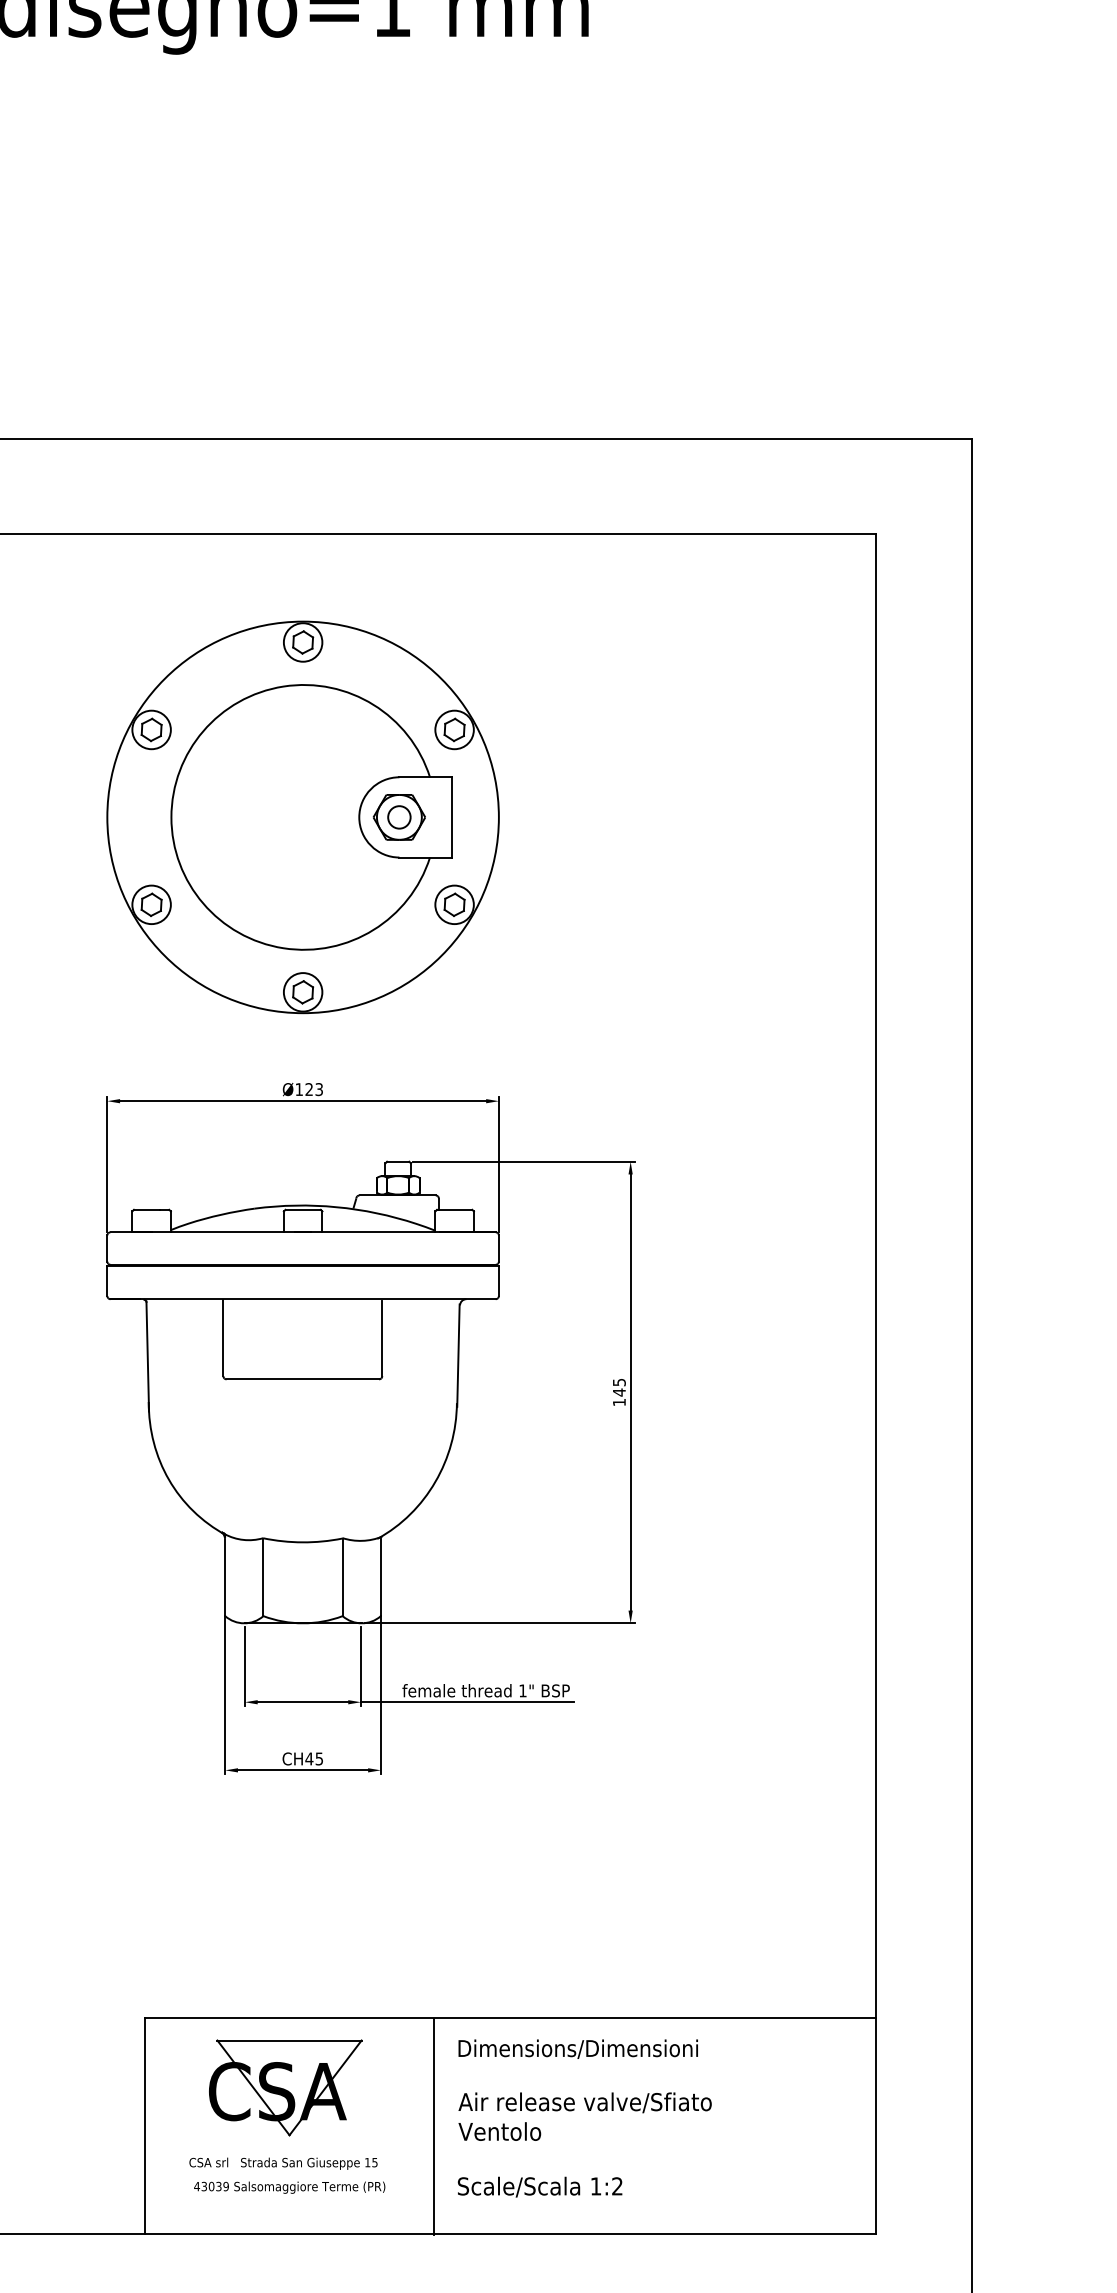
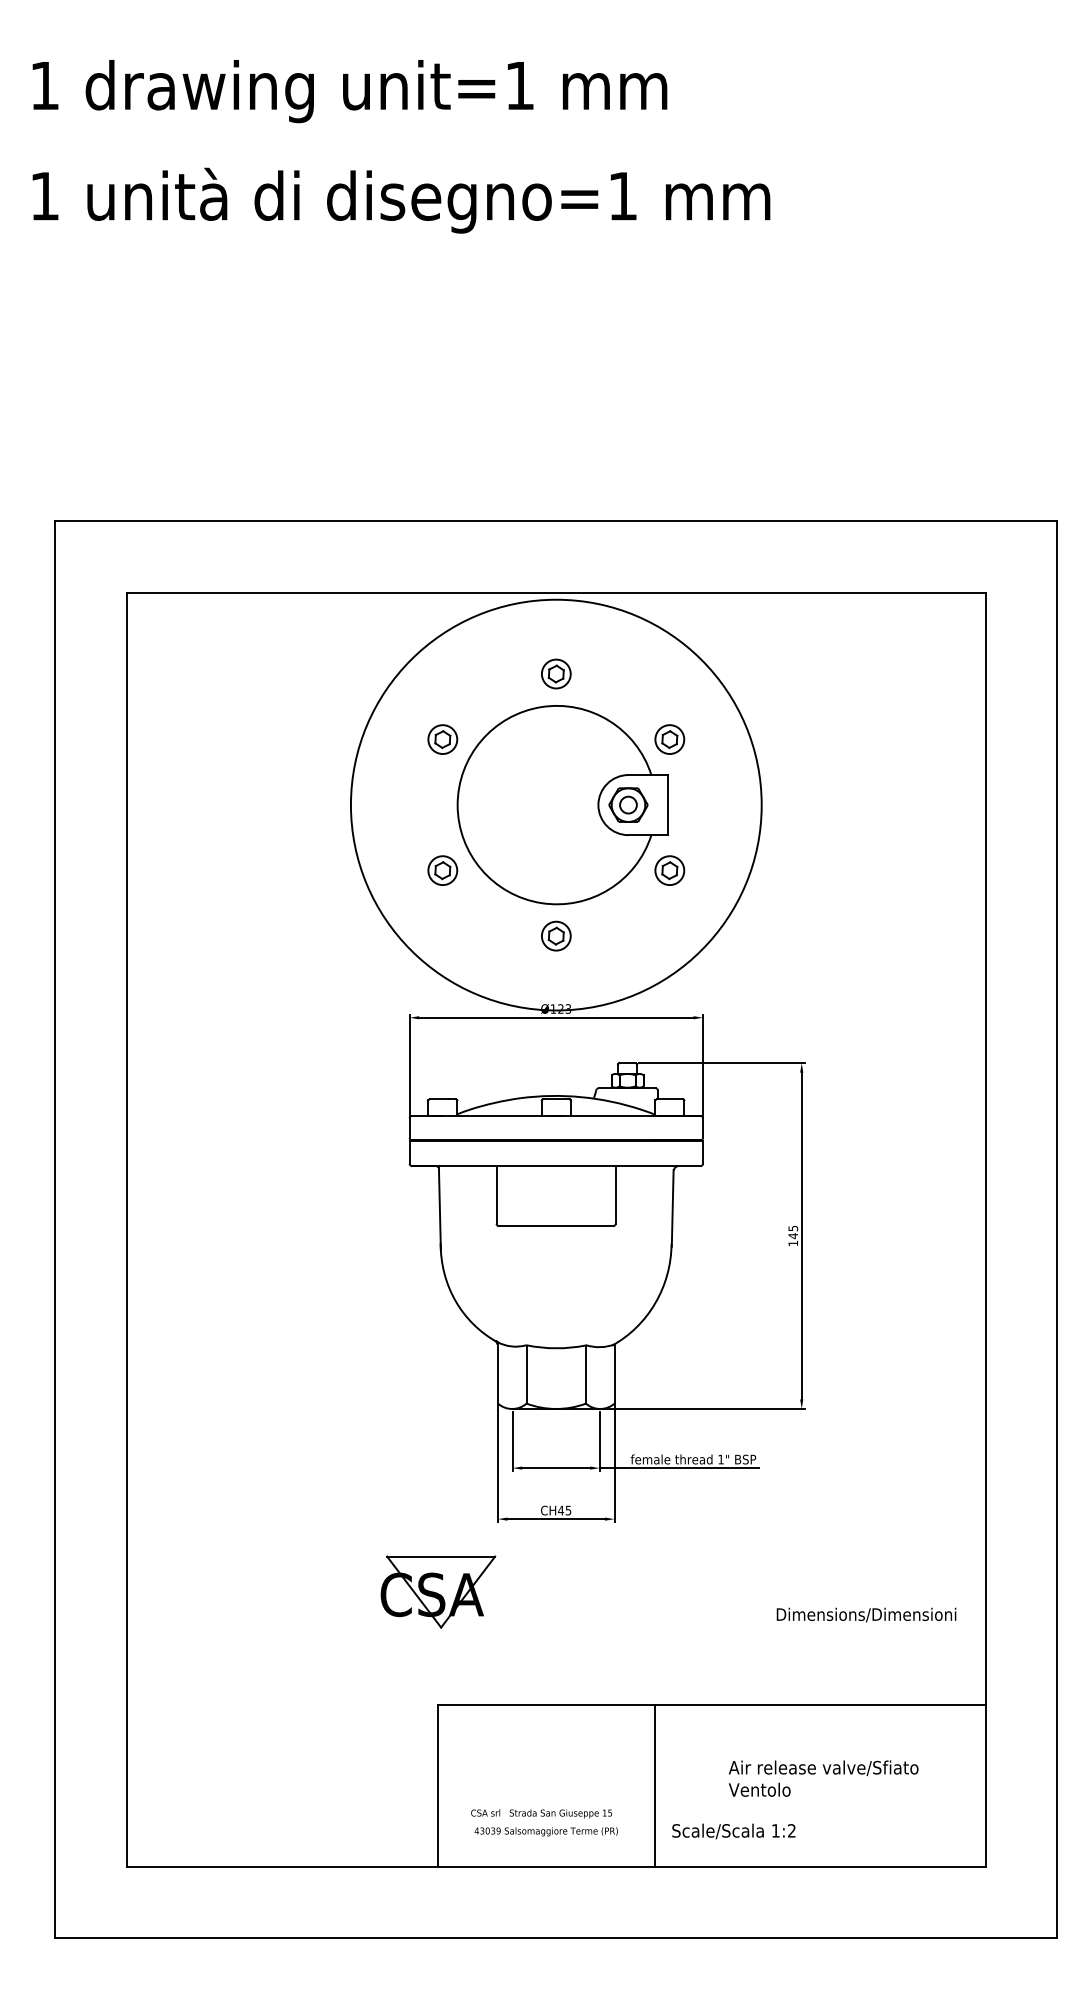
circle: (303, 816) -> (556, 804), size x1.4
text: (578, 2048) -> (866, 1614), moved
part: (286, 2087) -> (438, 1591), moved
text: (584, 2116) -> (823, 1778), moved

